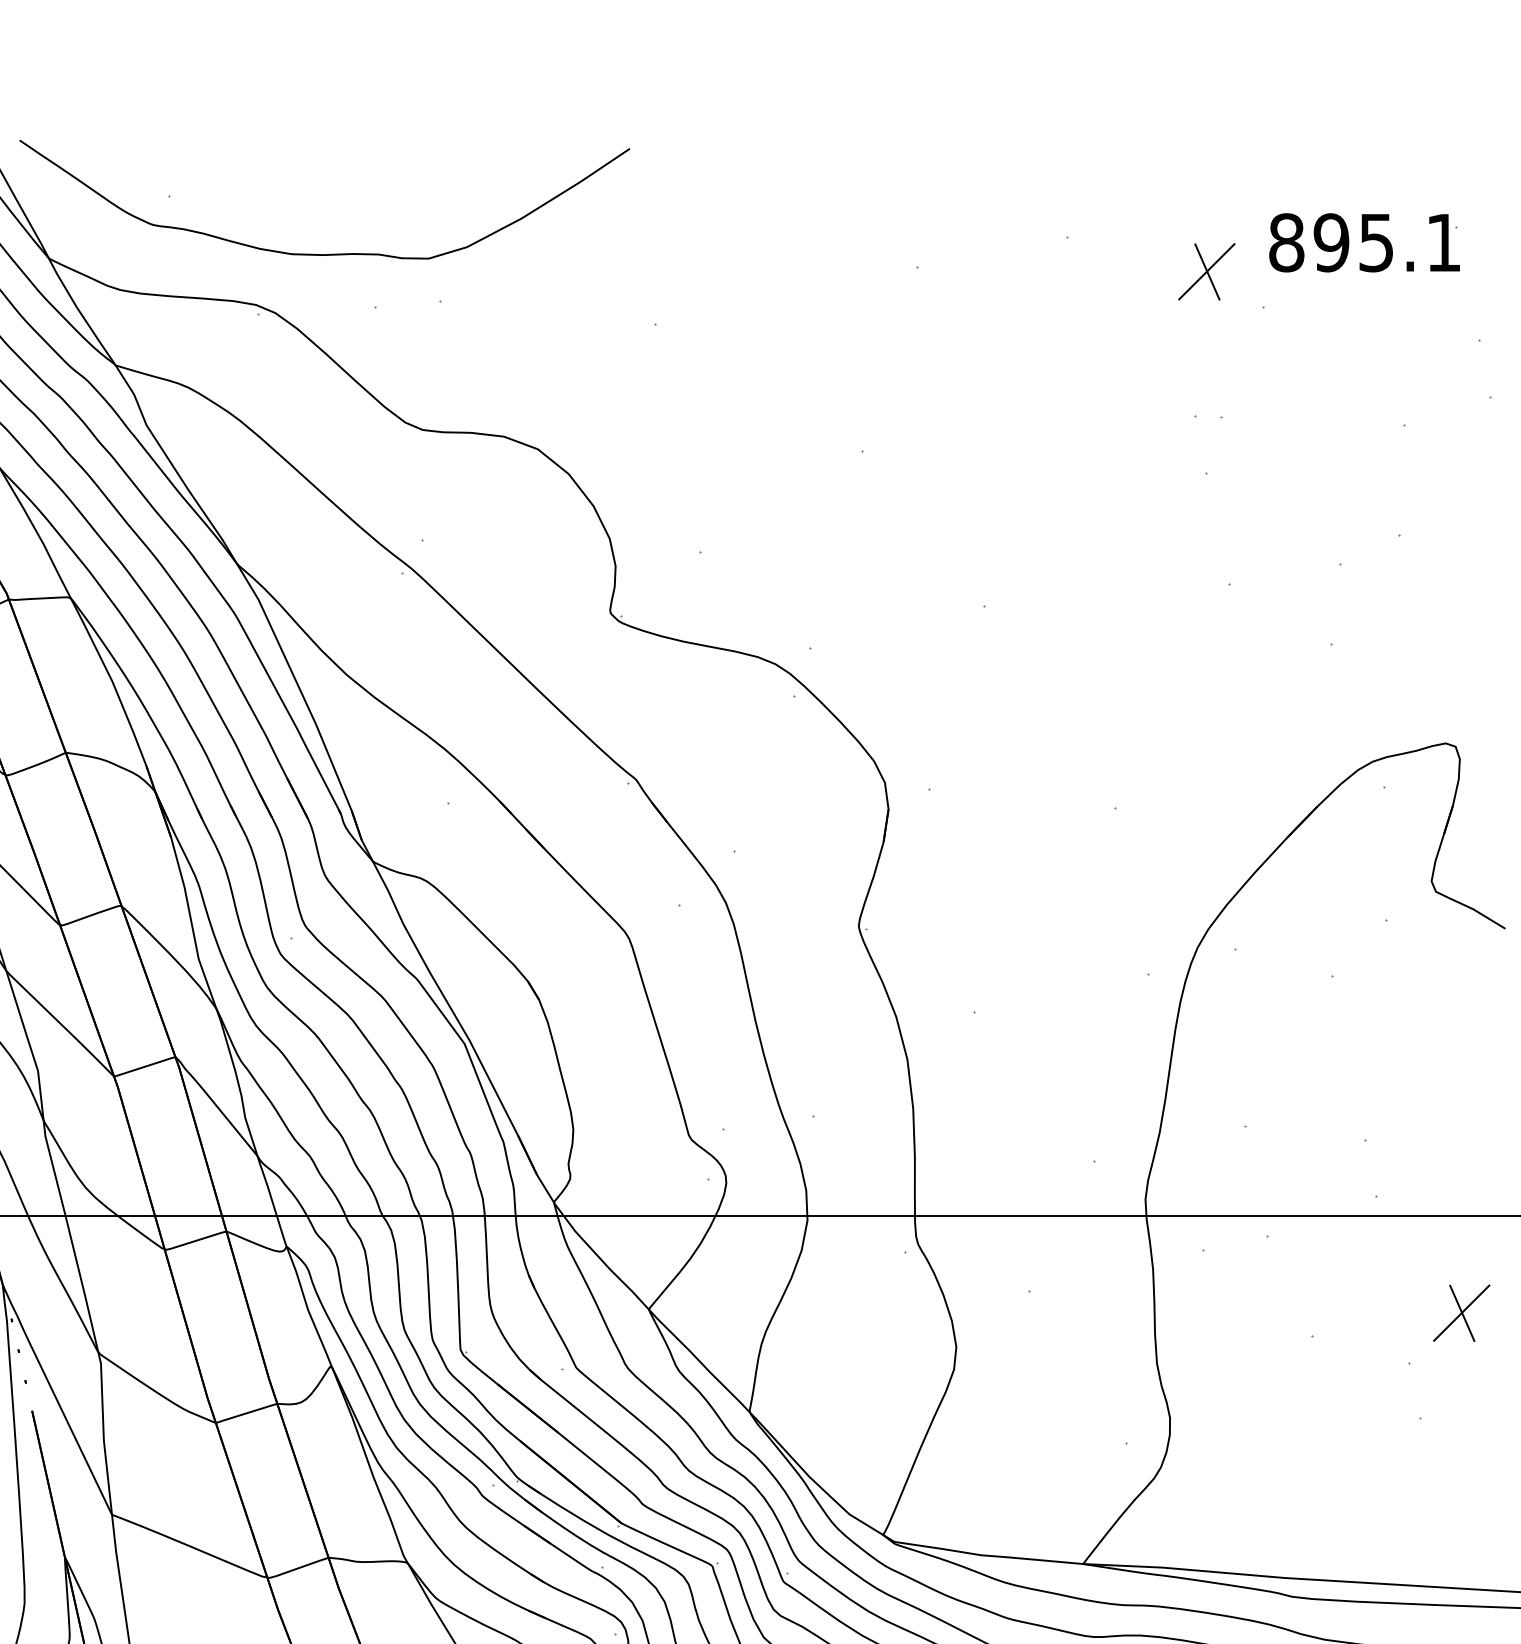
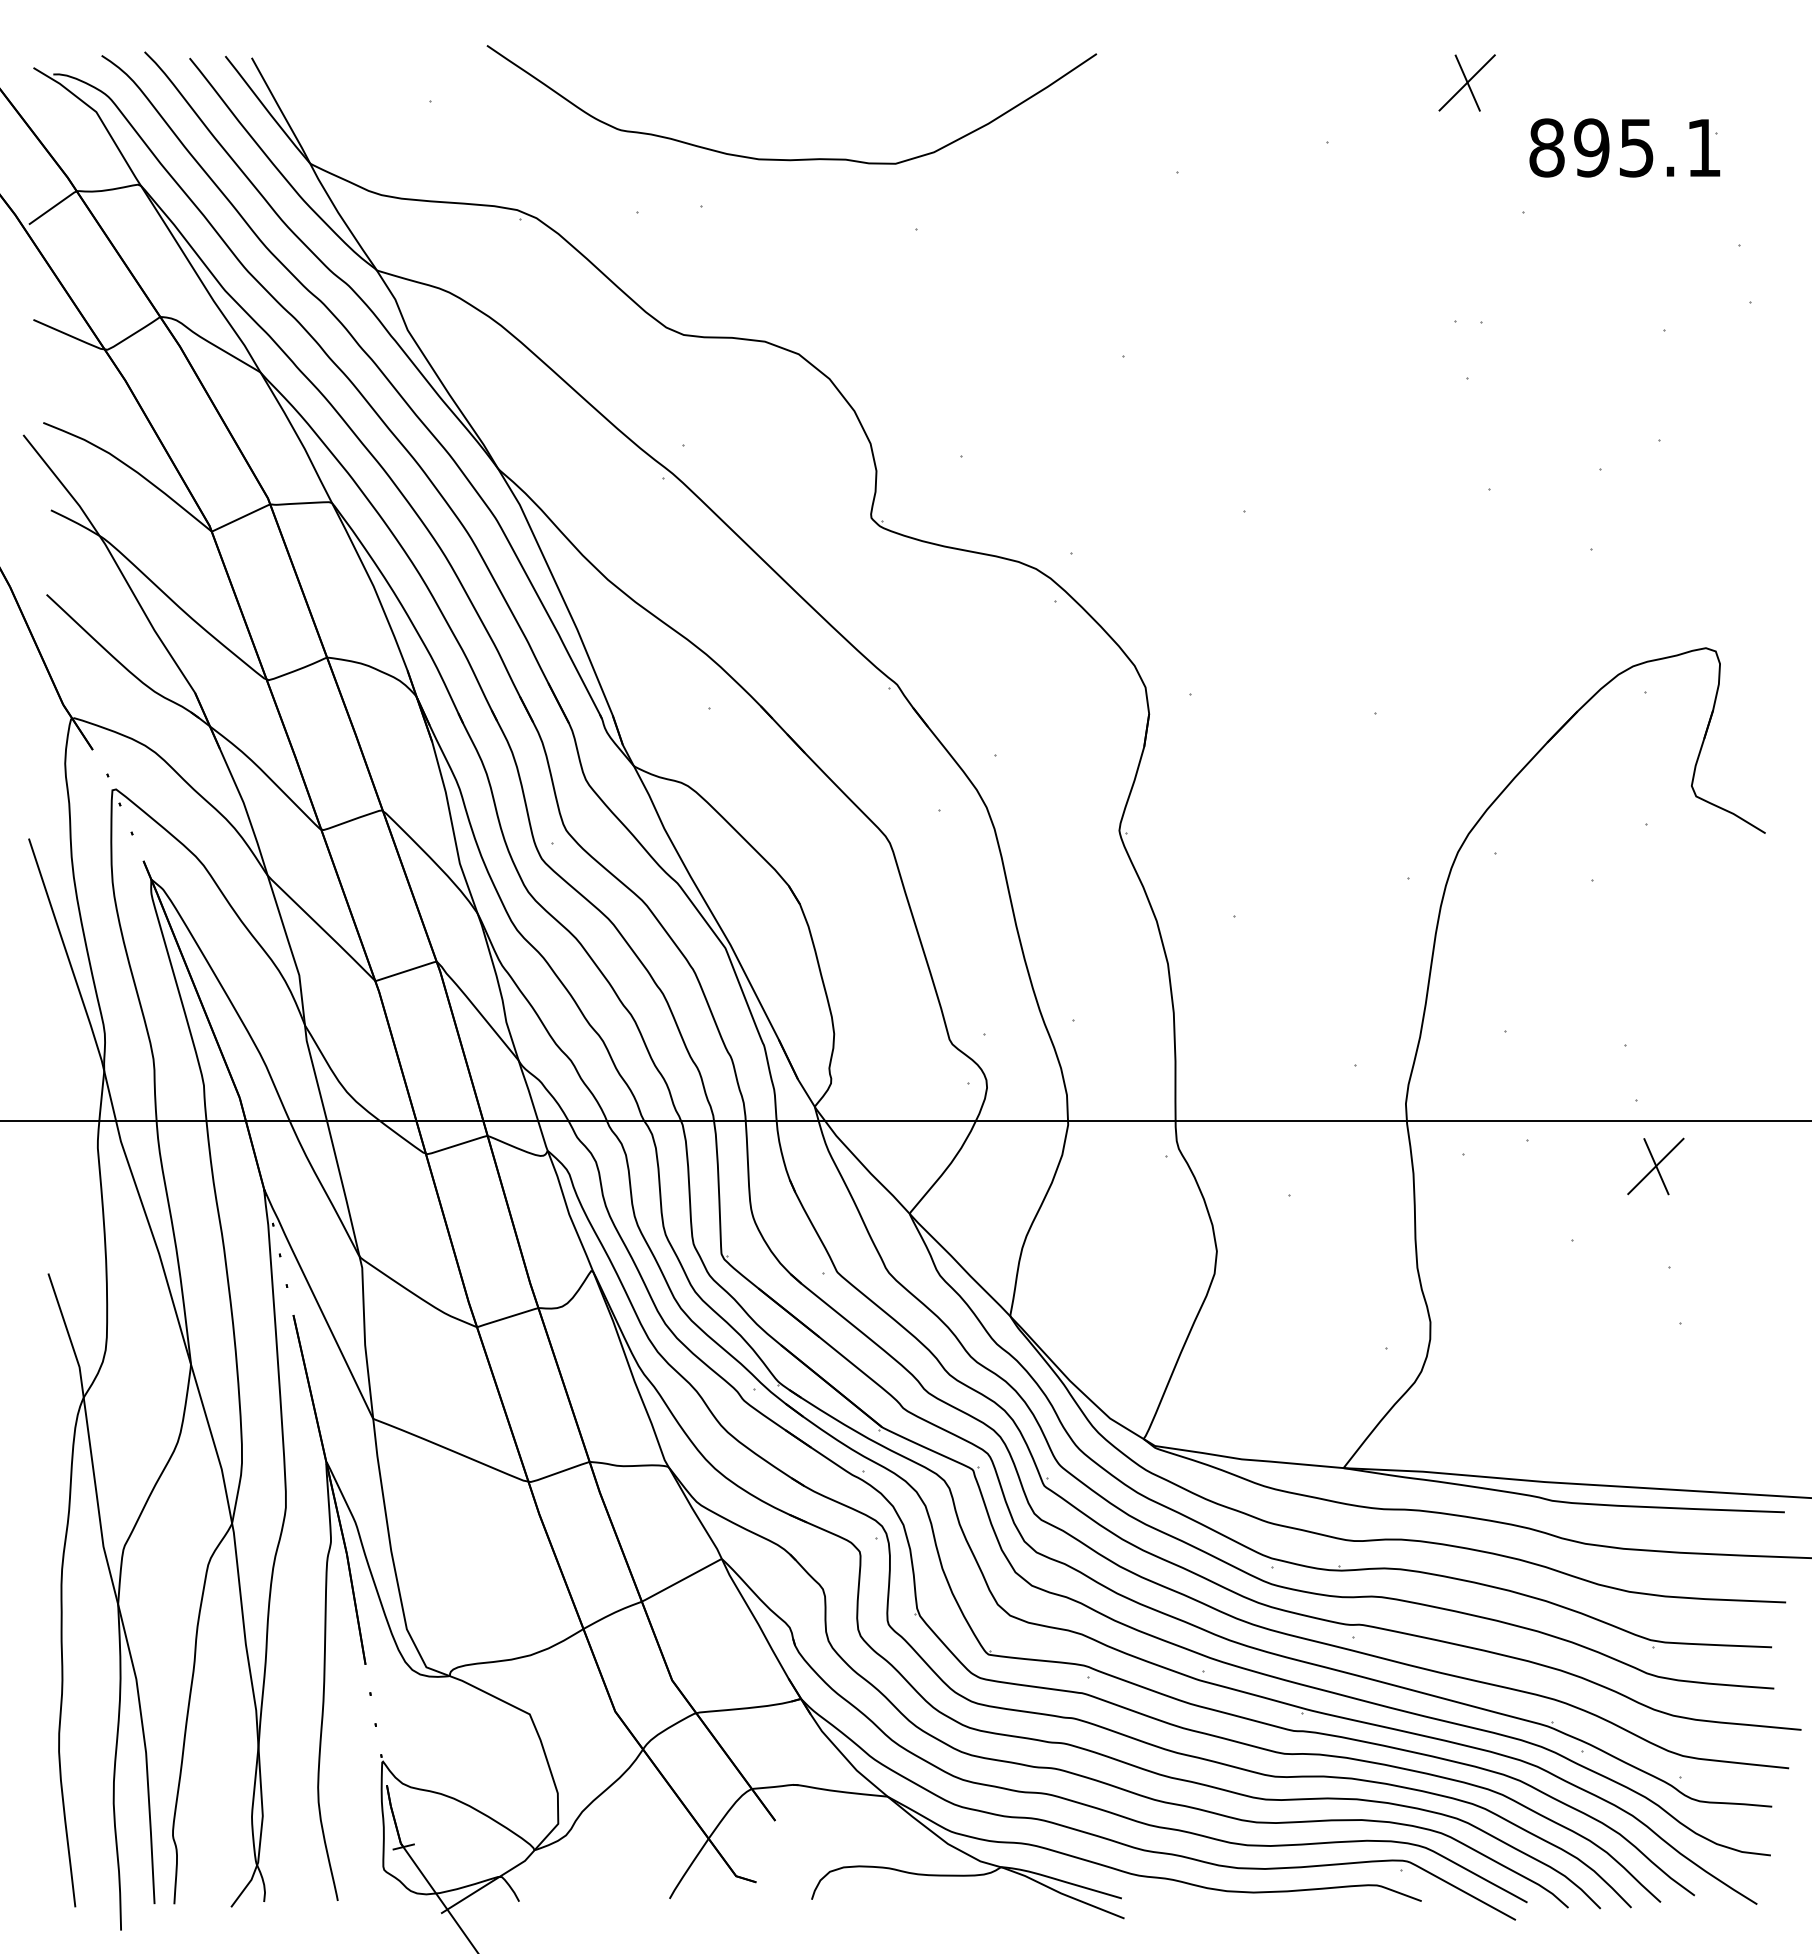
curve: (334, 253) -> (801, 158), moved
part: (1206, 271) -> (1466, 82), moved
part: (1461, 1313) -> (1655, 1166), moved

